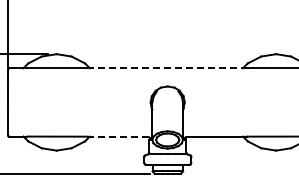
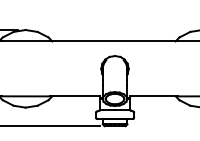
line: (166, 68) -> (114, 41), dashed -> solid
line: (117, 136) -> (74, 96), dashed -> solid

